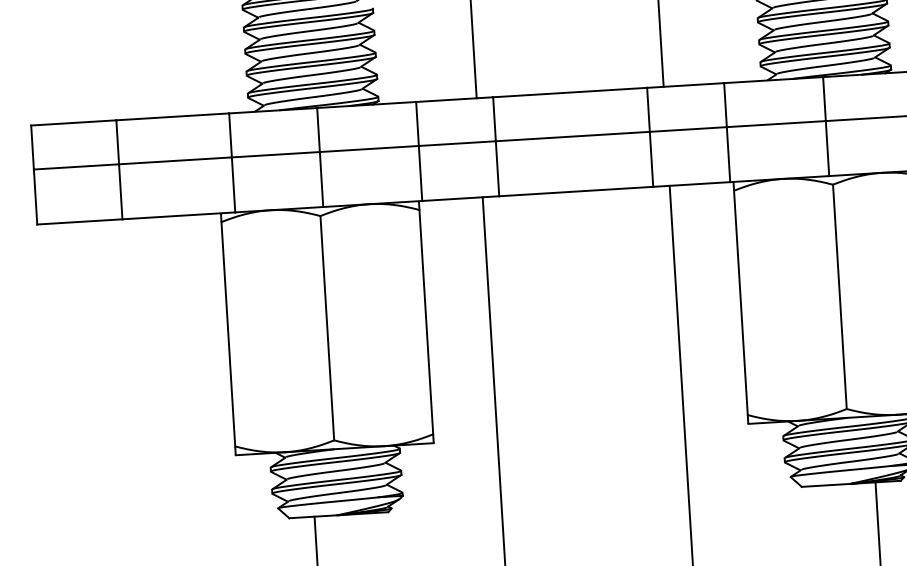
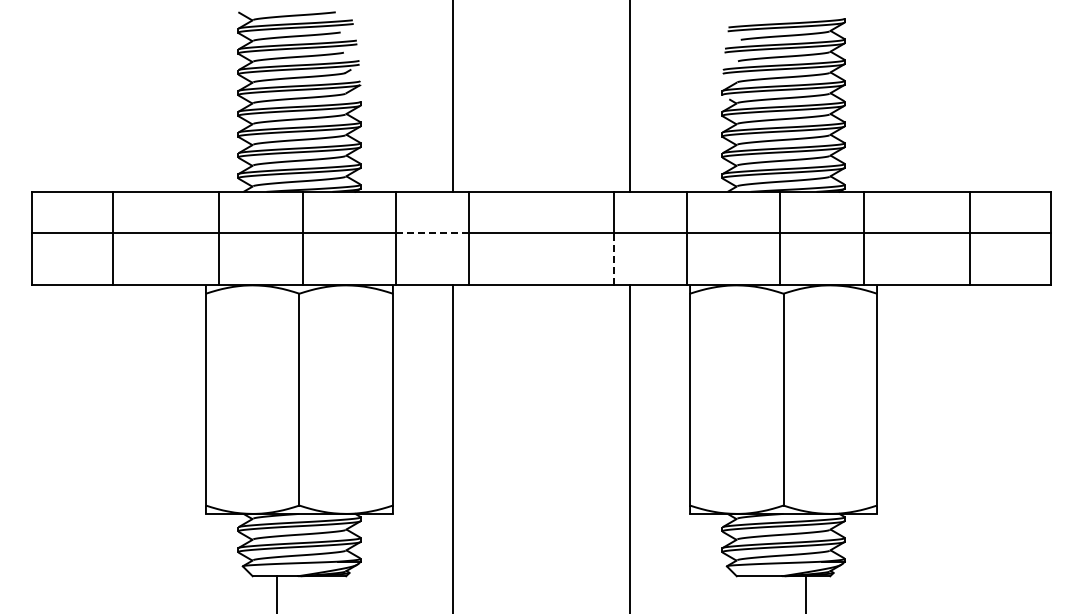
line: (457, 143) -> (432, 233), solid -> dashed
line: (651, 159) -> (614, 259), solid -> dashed

